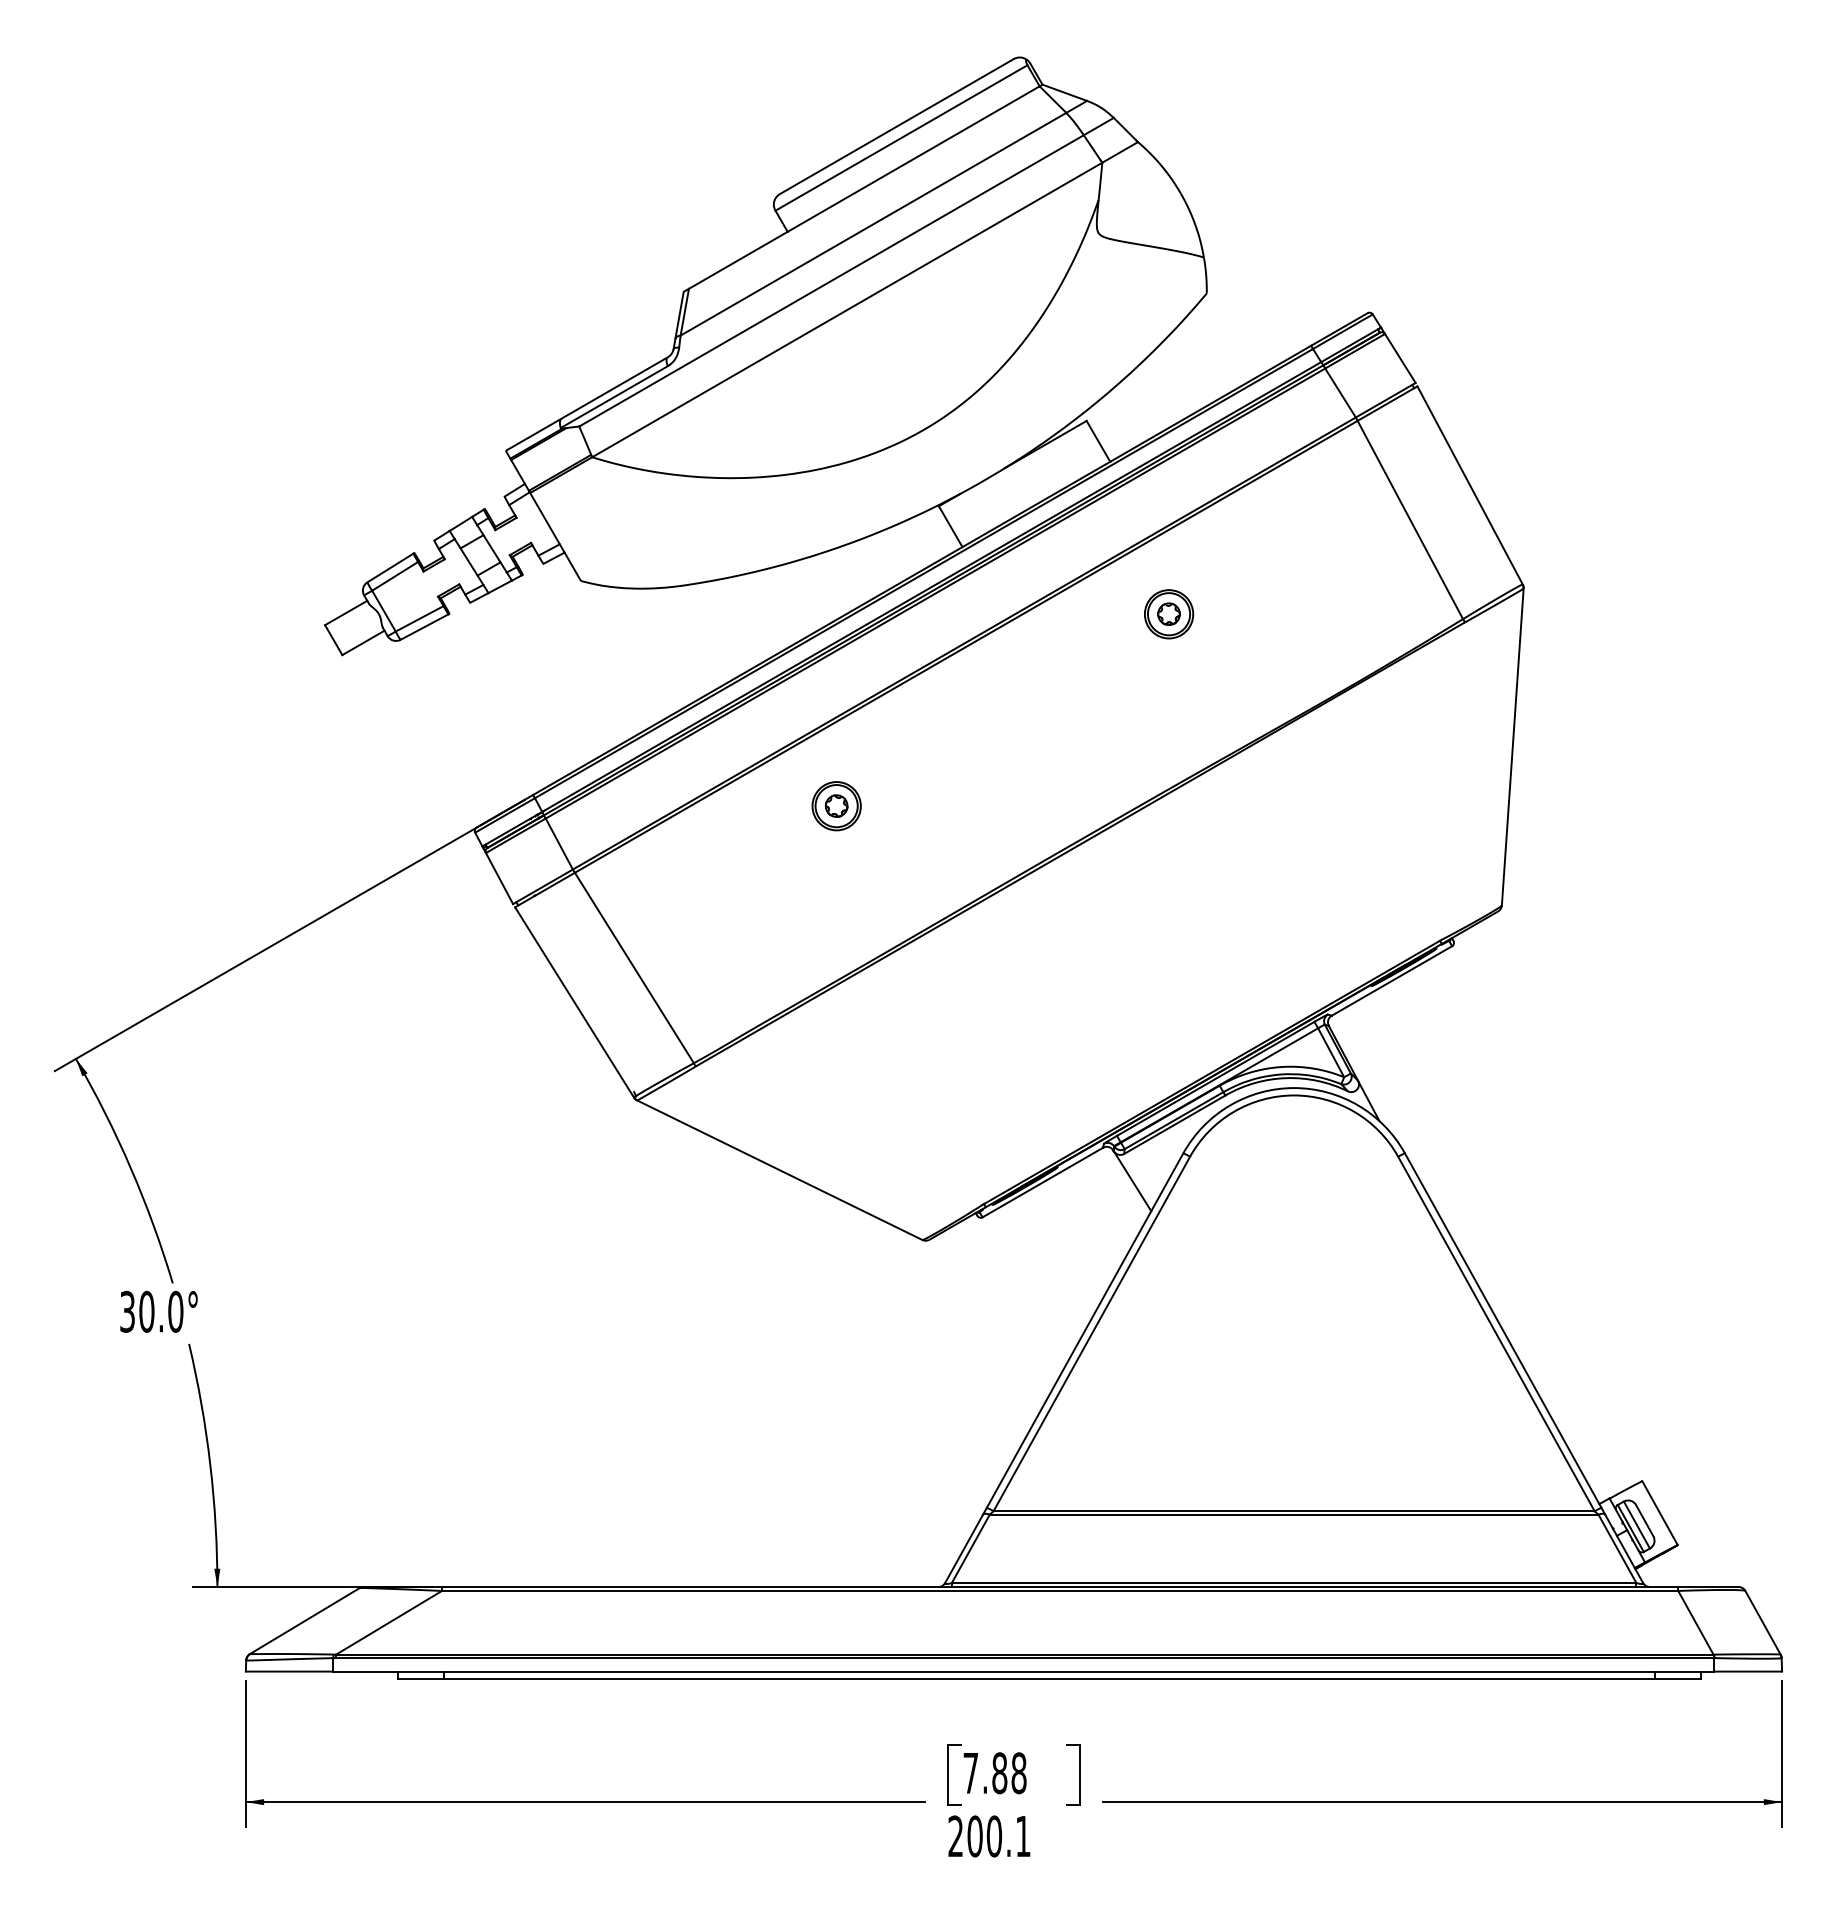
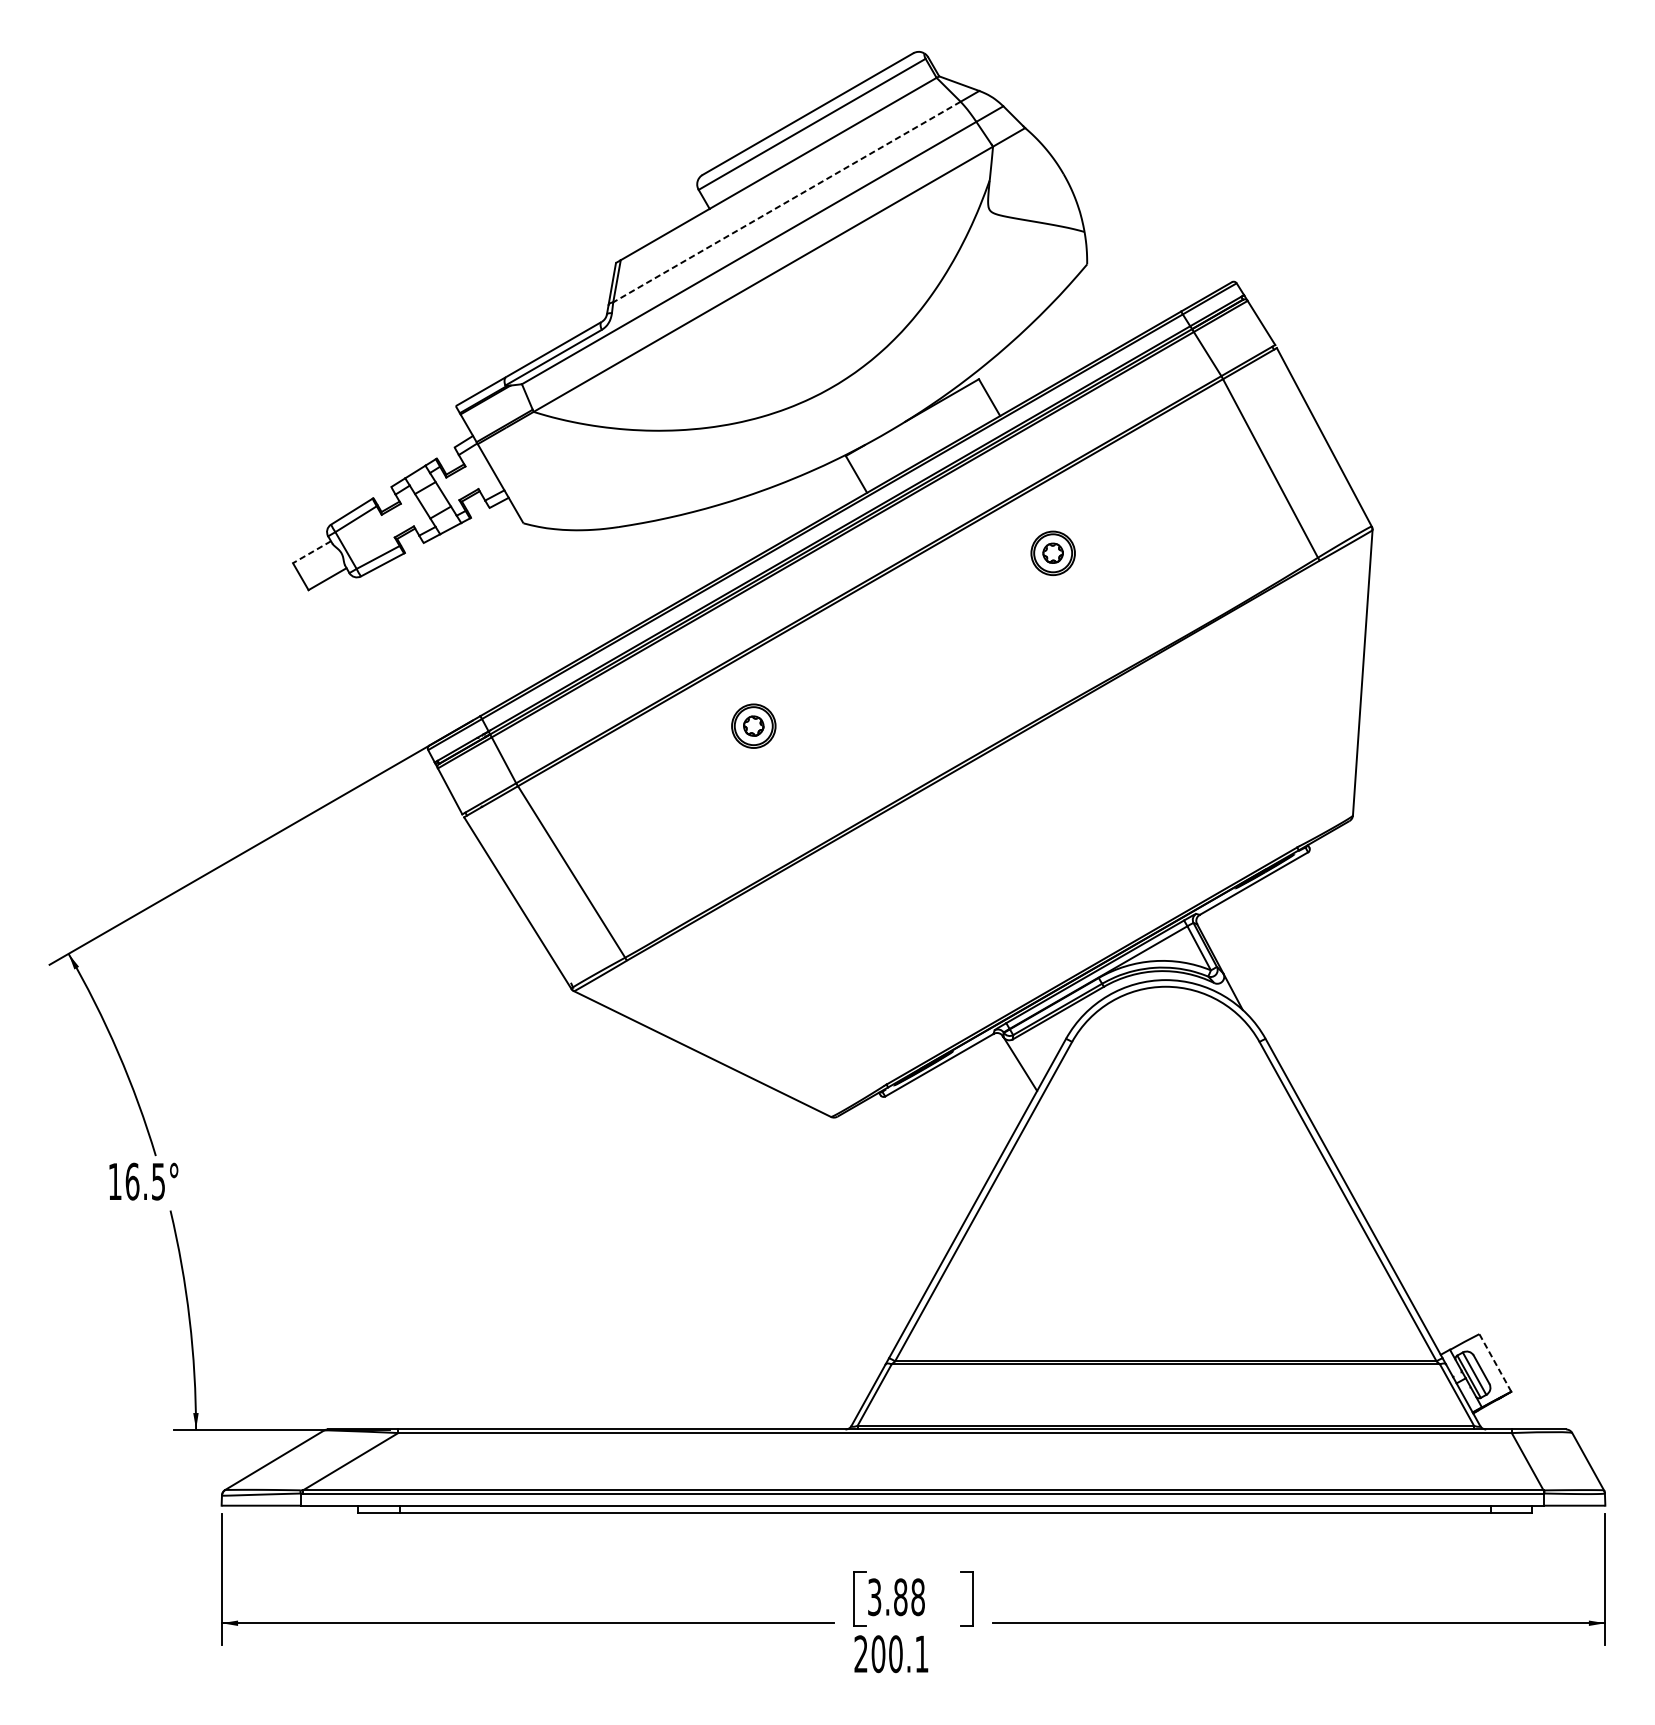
line: (873, 224) -> (786, 202), solid -> dashed
line: (345, 613) -> (311, 552), solid -> dashed
text: (151, 1311) -> (136, 1181), 30.0° -> 16.5°
line: (1659, 1513) -> (1494, 1363), solid -> dashed
text: (970, 1773) -> (874, 1597), 7.88 -> 3.88

